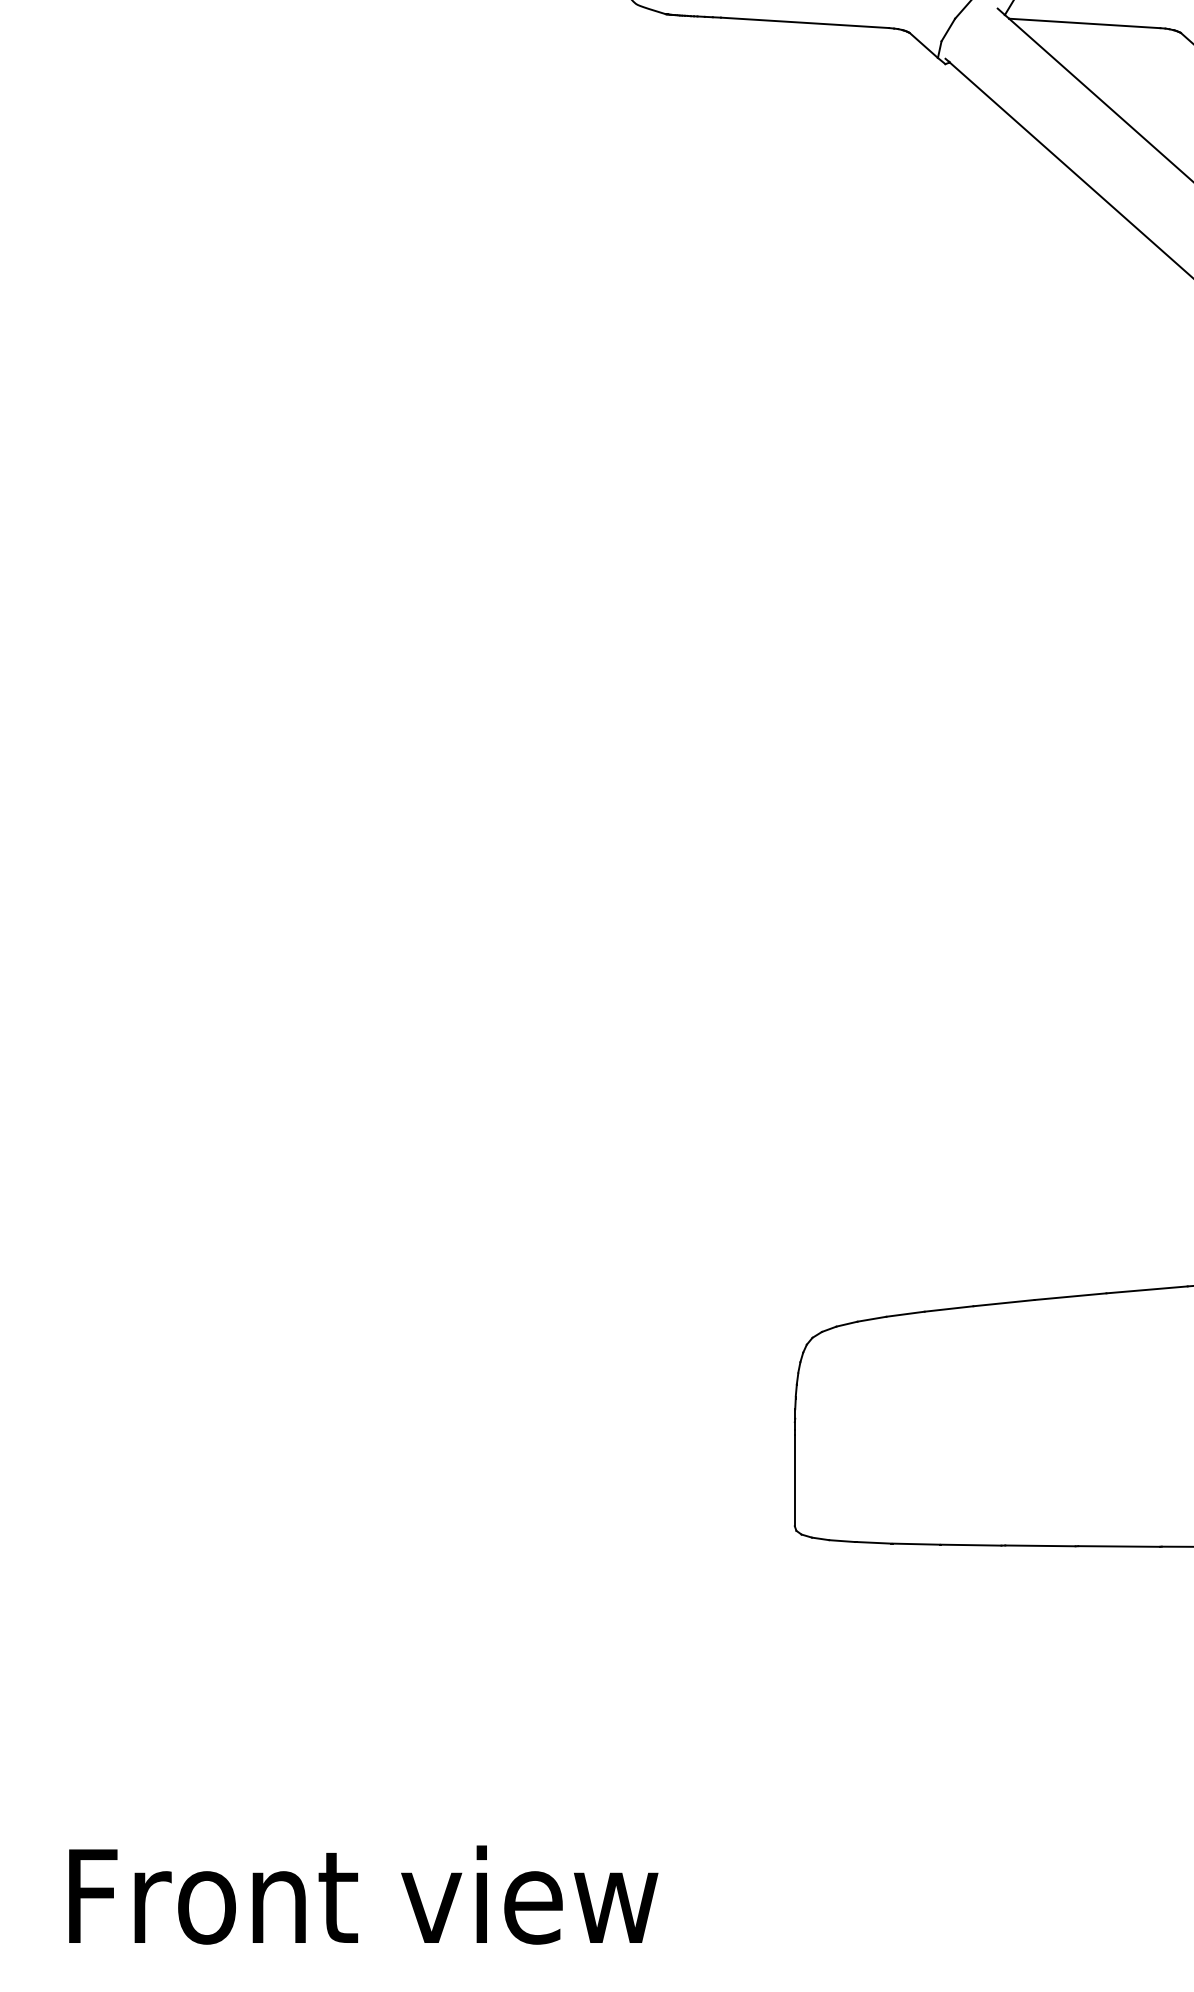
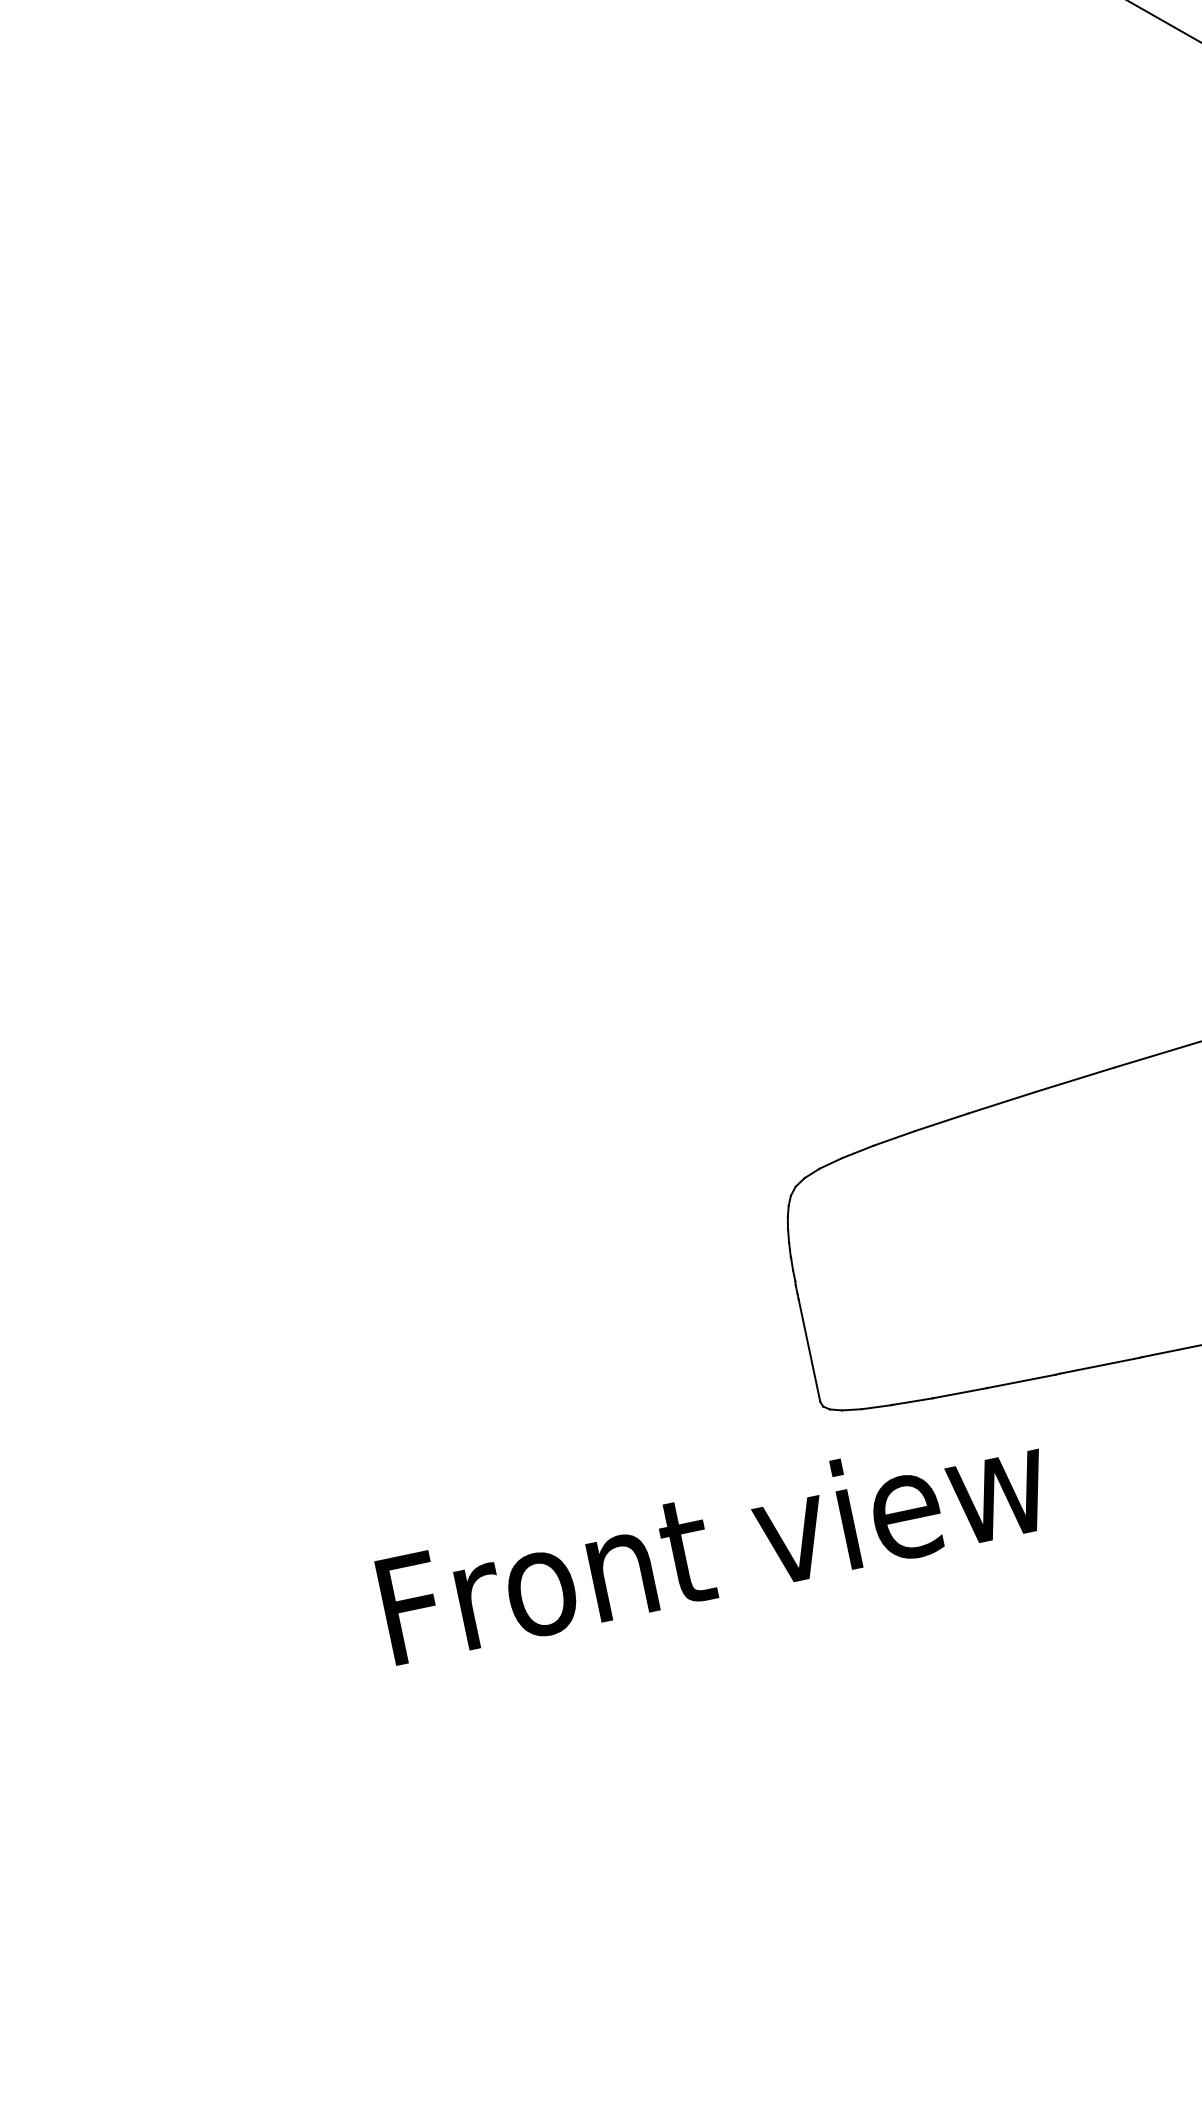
text: (363, 1894) -> (714, 1542), moved

